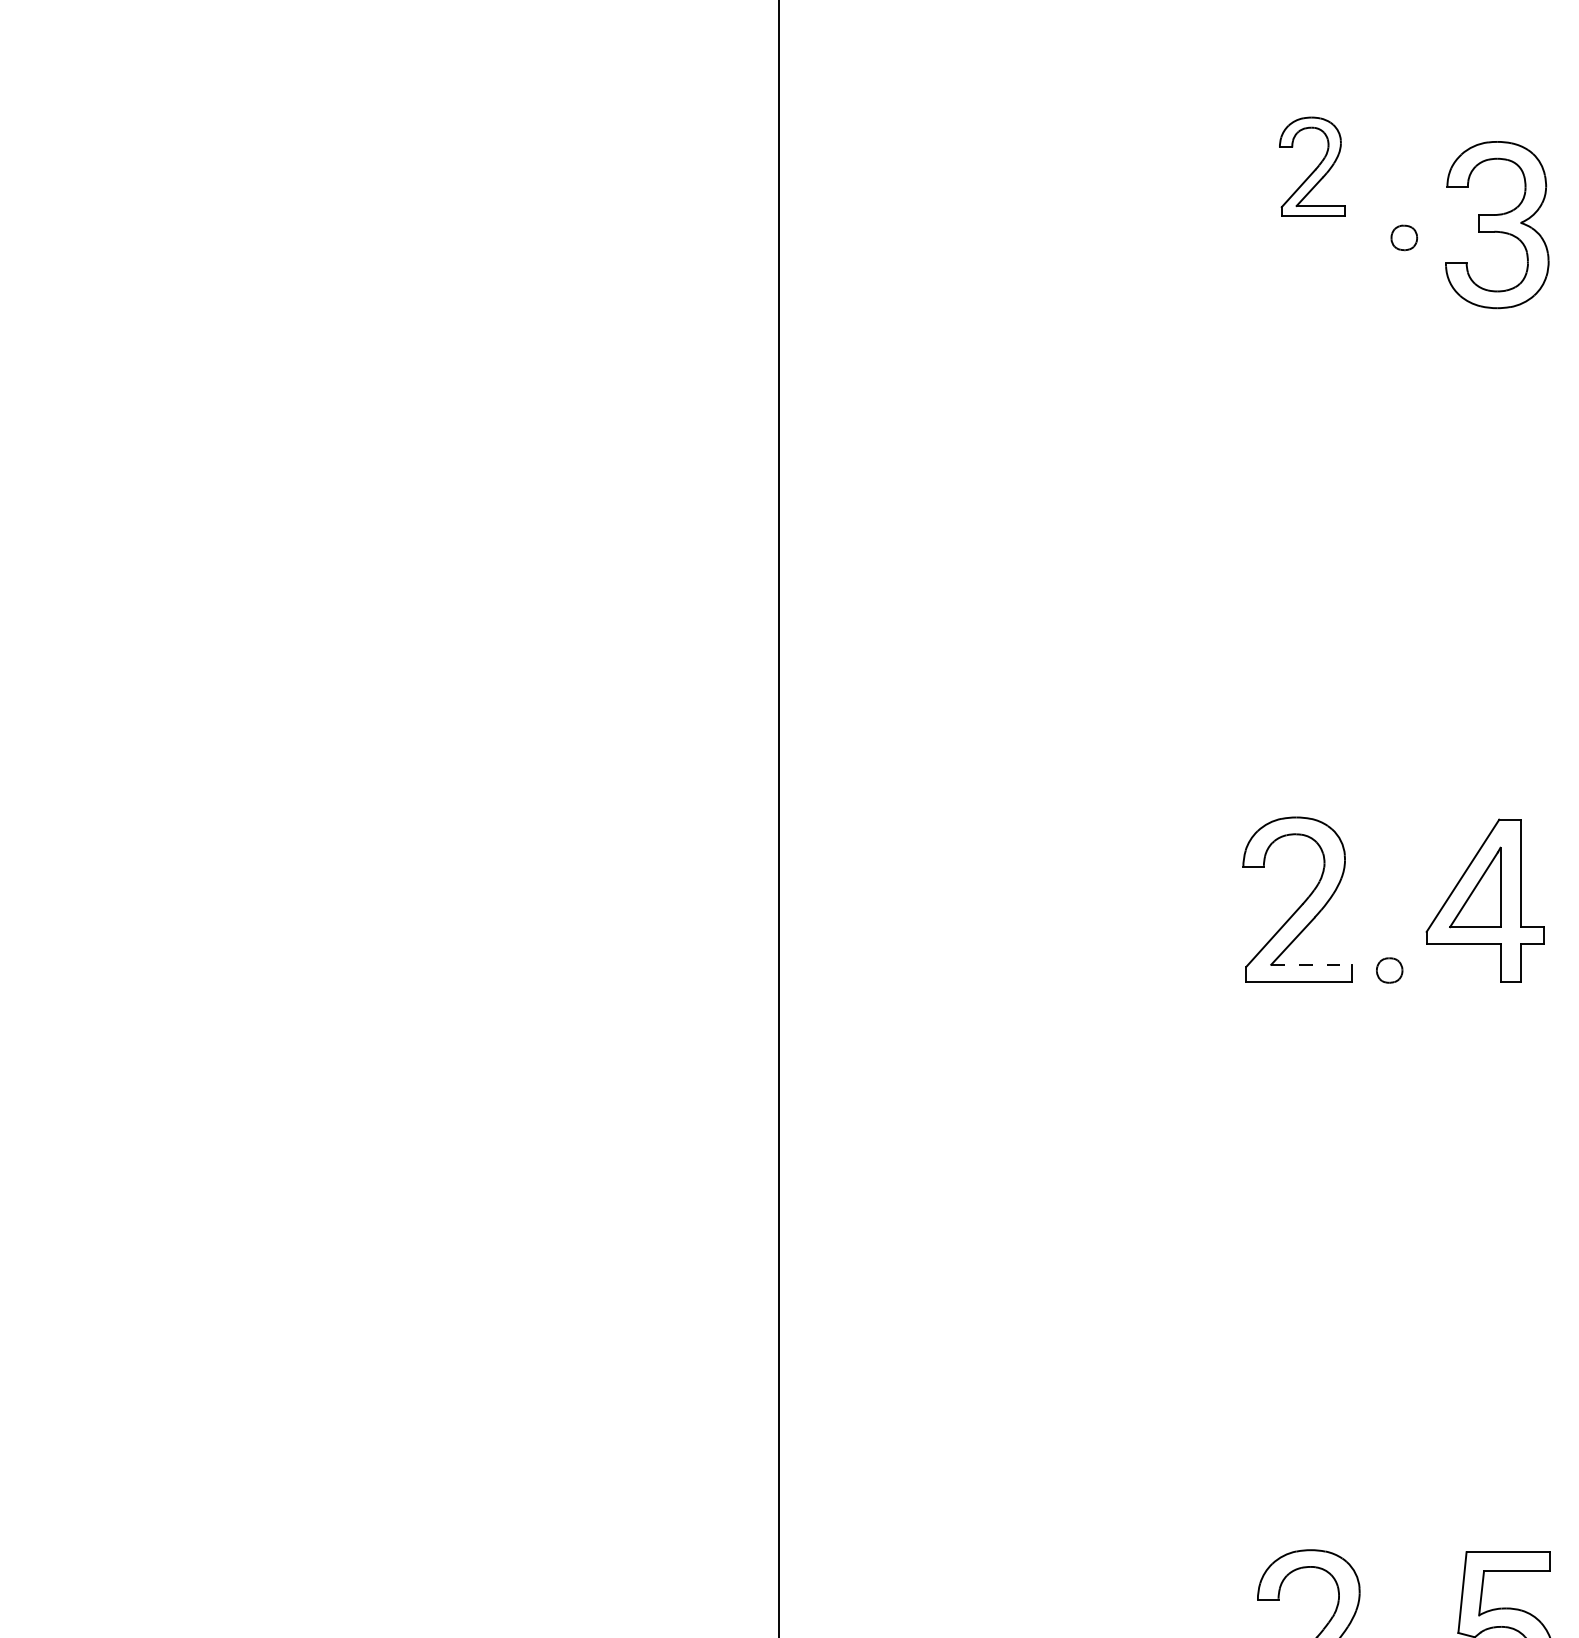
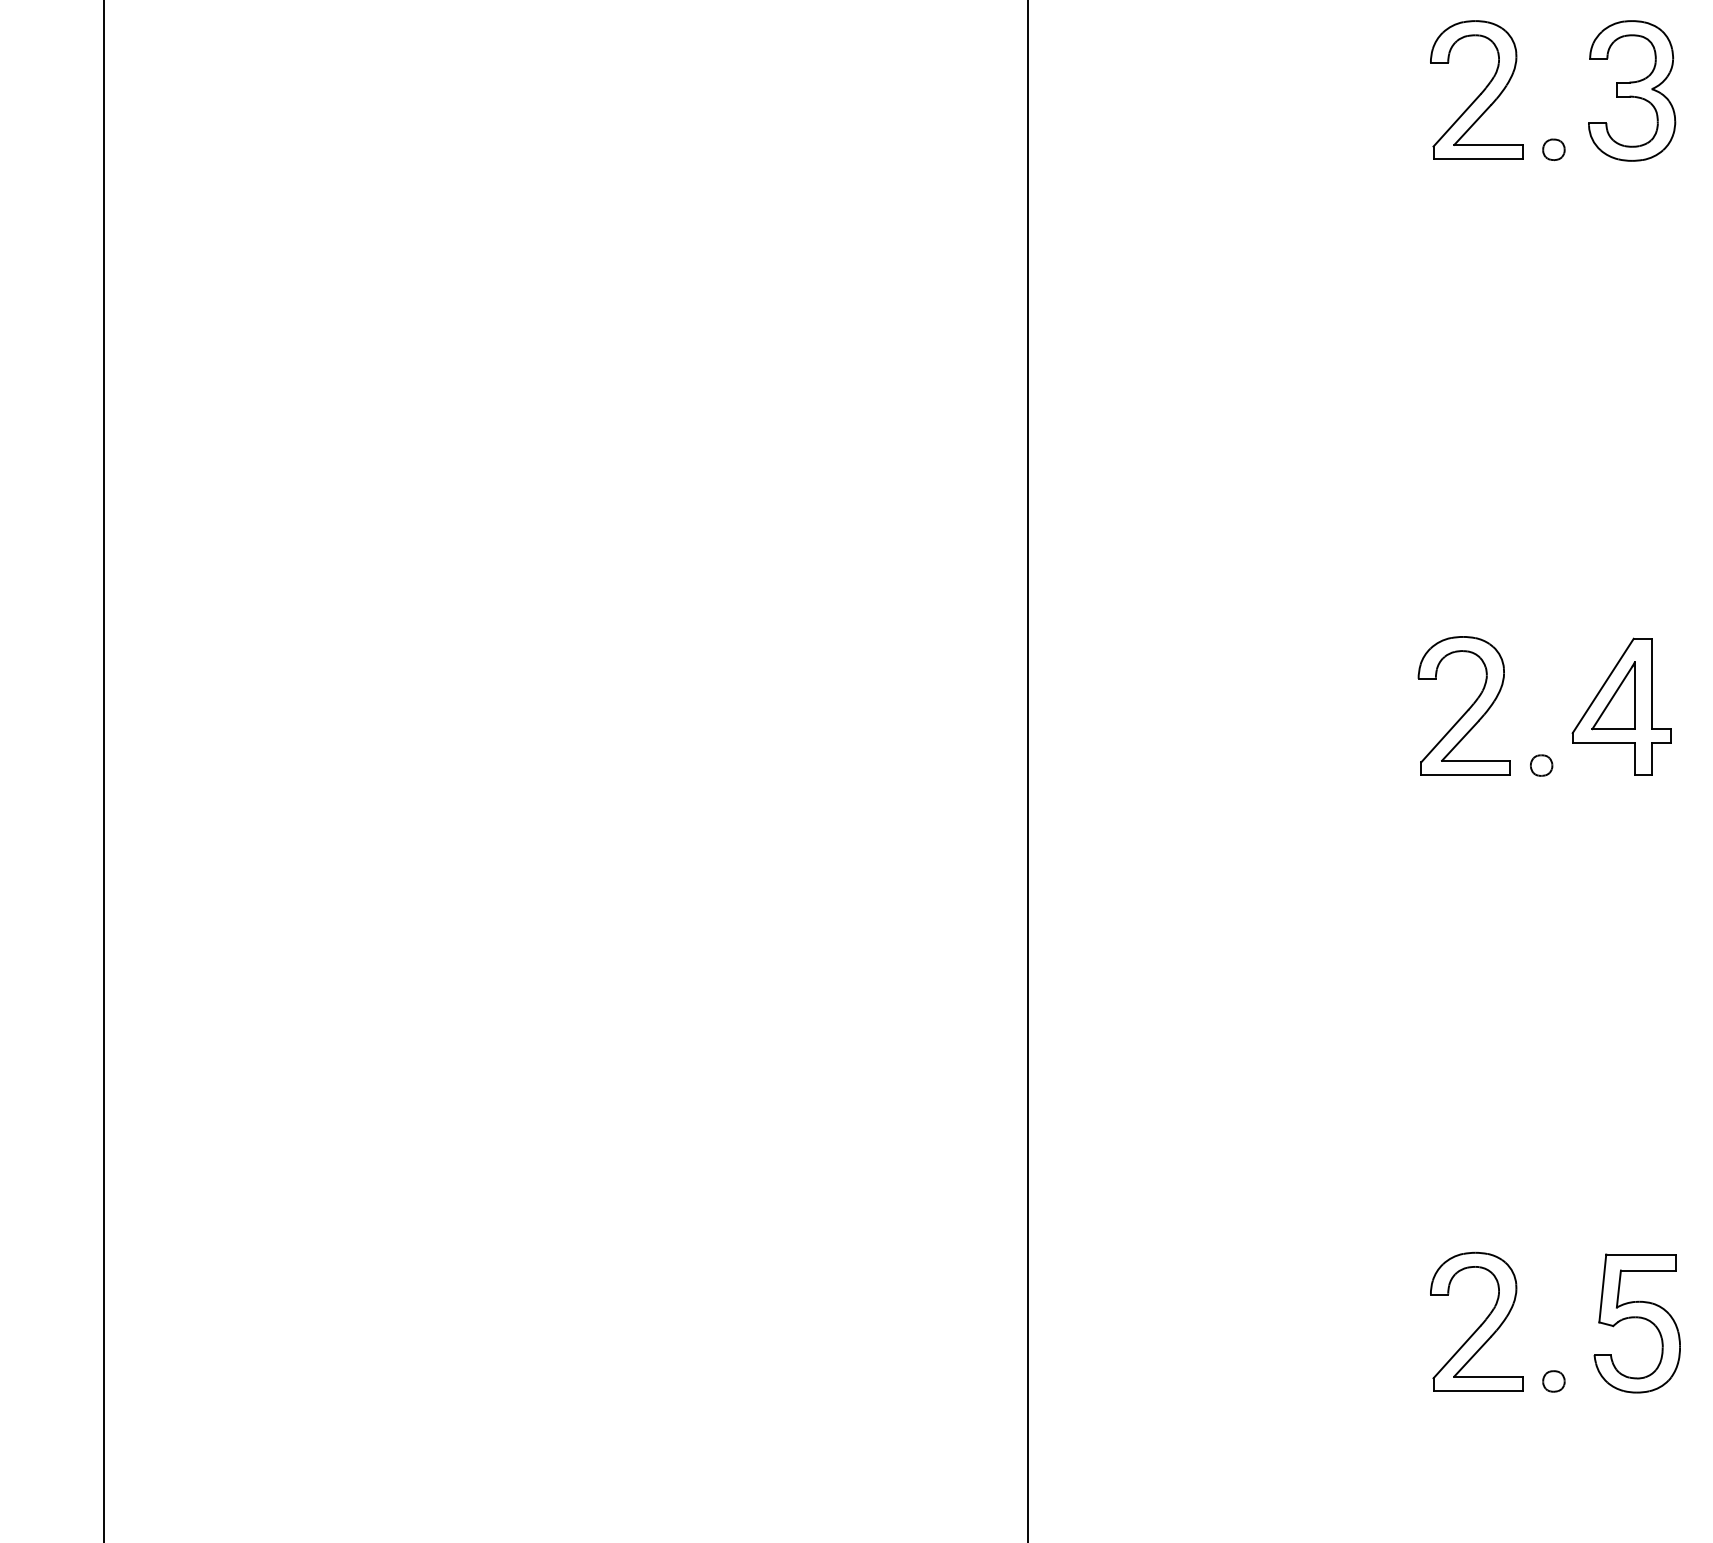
part: (1312, 166) -> (1476, 89), size x1.67
part: (1497, 224) -> (1632, 90), moved
line: (1312, 964) -> (1476, 760), dashed -> solid

